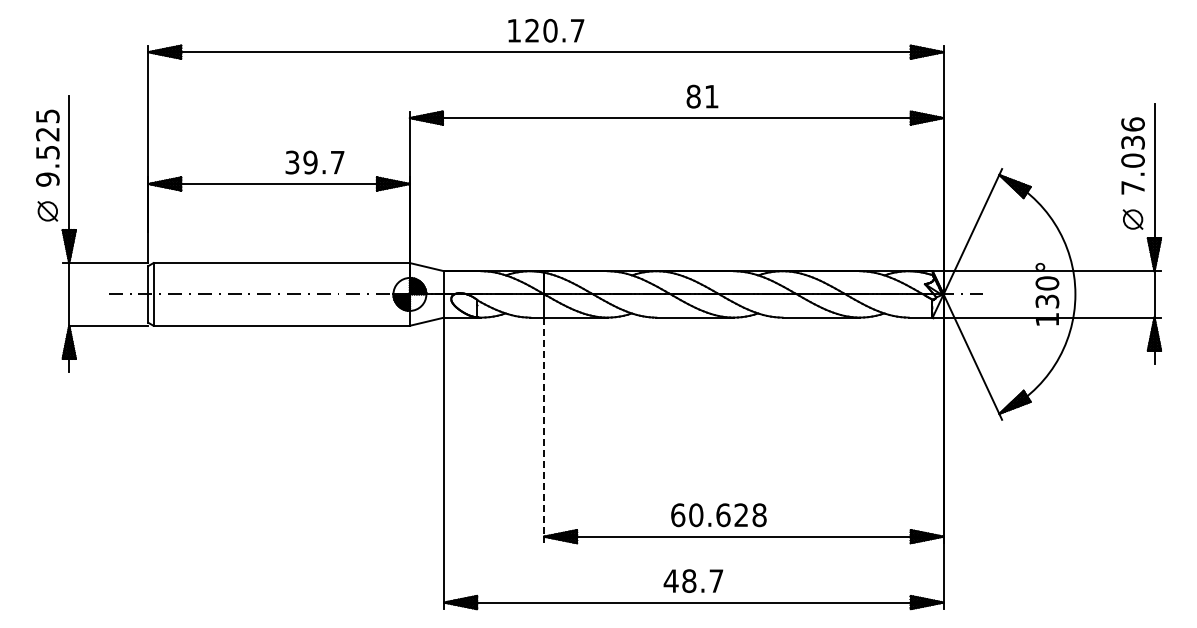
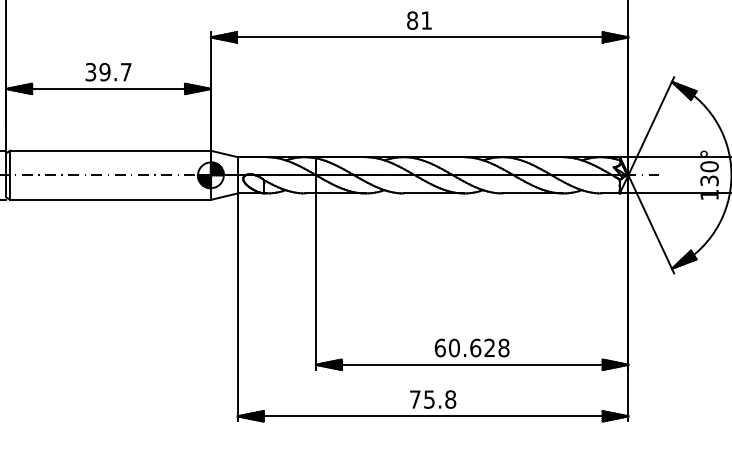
text: (702, 96) -> (419, 20), moved
text: (314, 162) -> (108, 72), moved
line: (544, 430) -> (316, 281), dashed -> solid
text: (718, 515) -> (471, 348), moved
text: (693, 580) -> (432, 399), 48.7 -> 75.8

